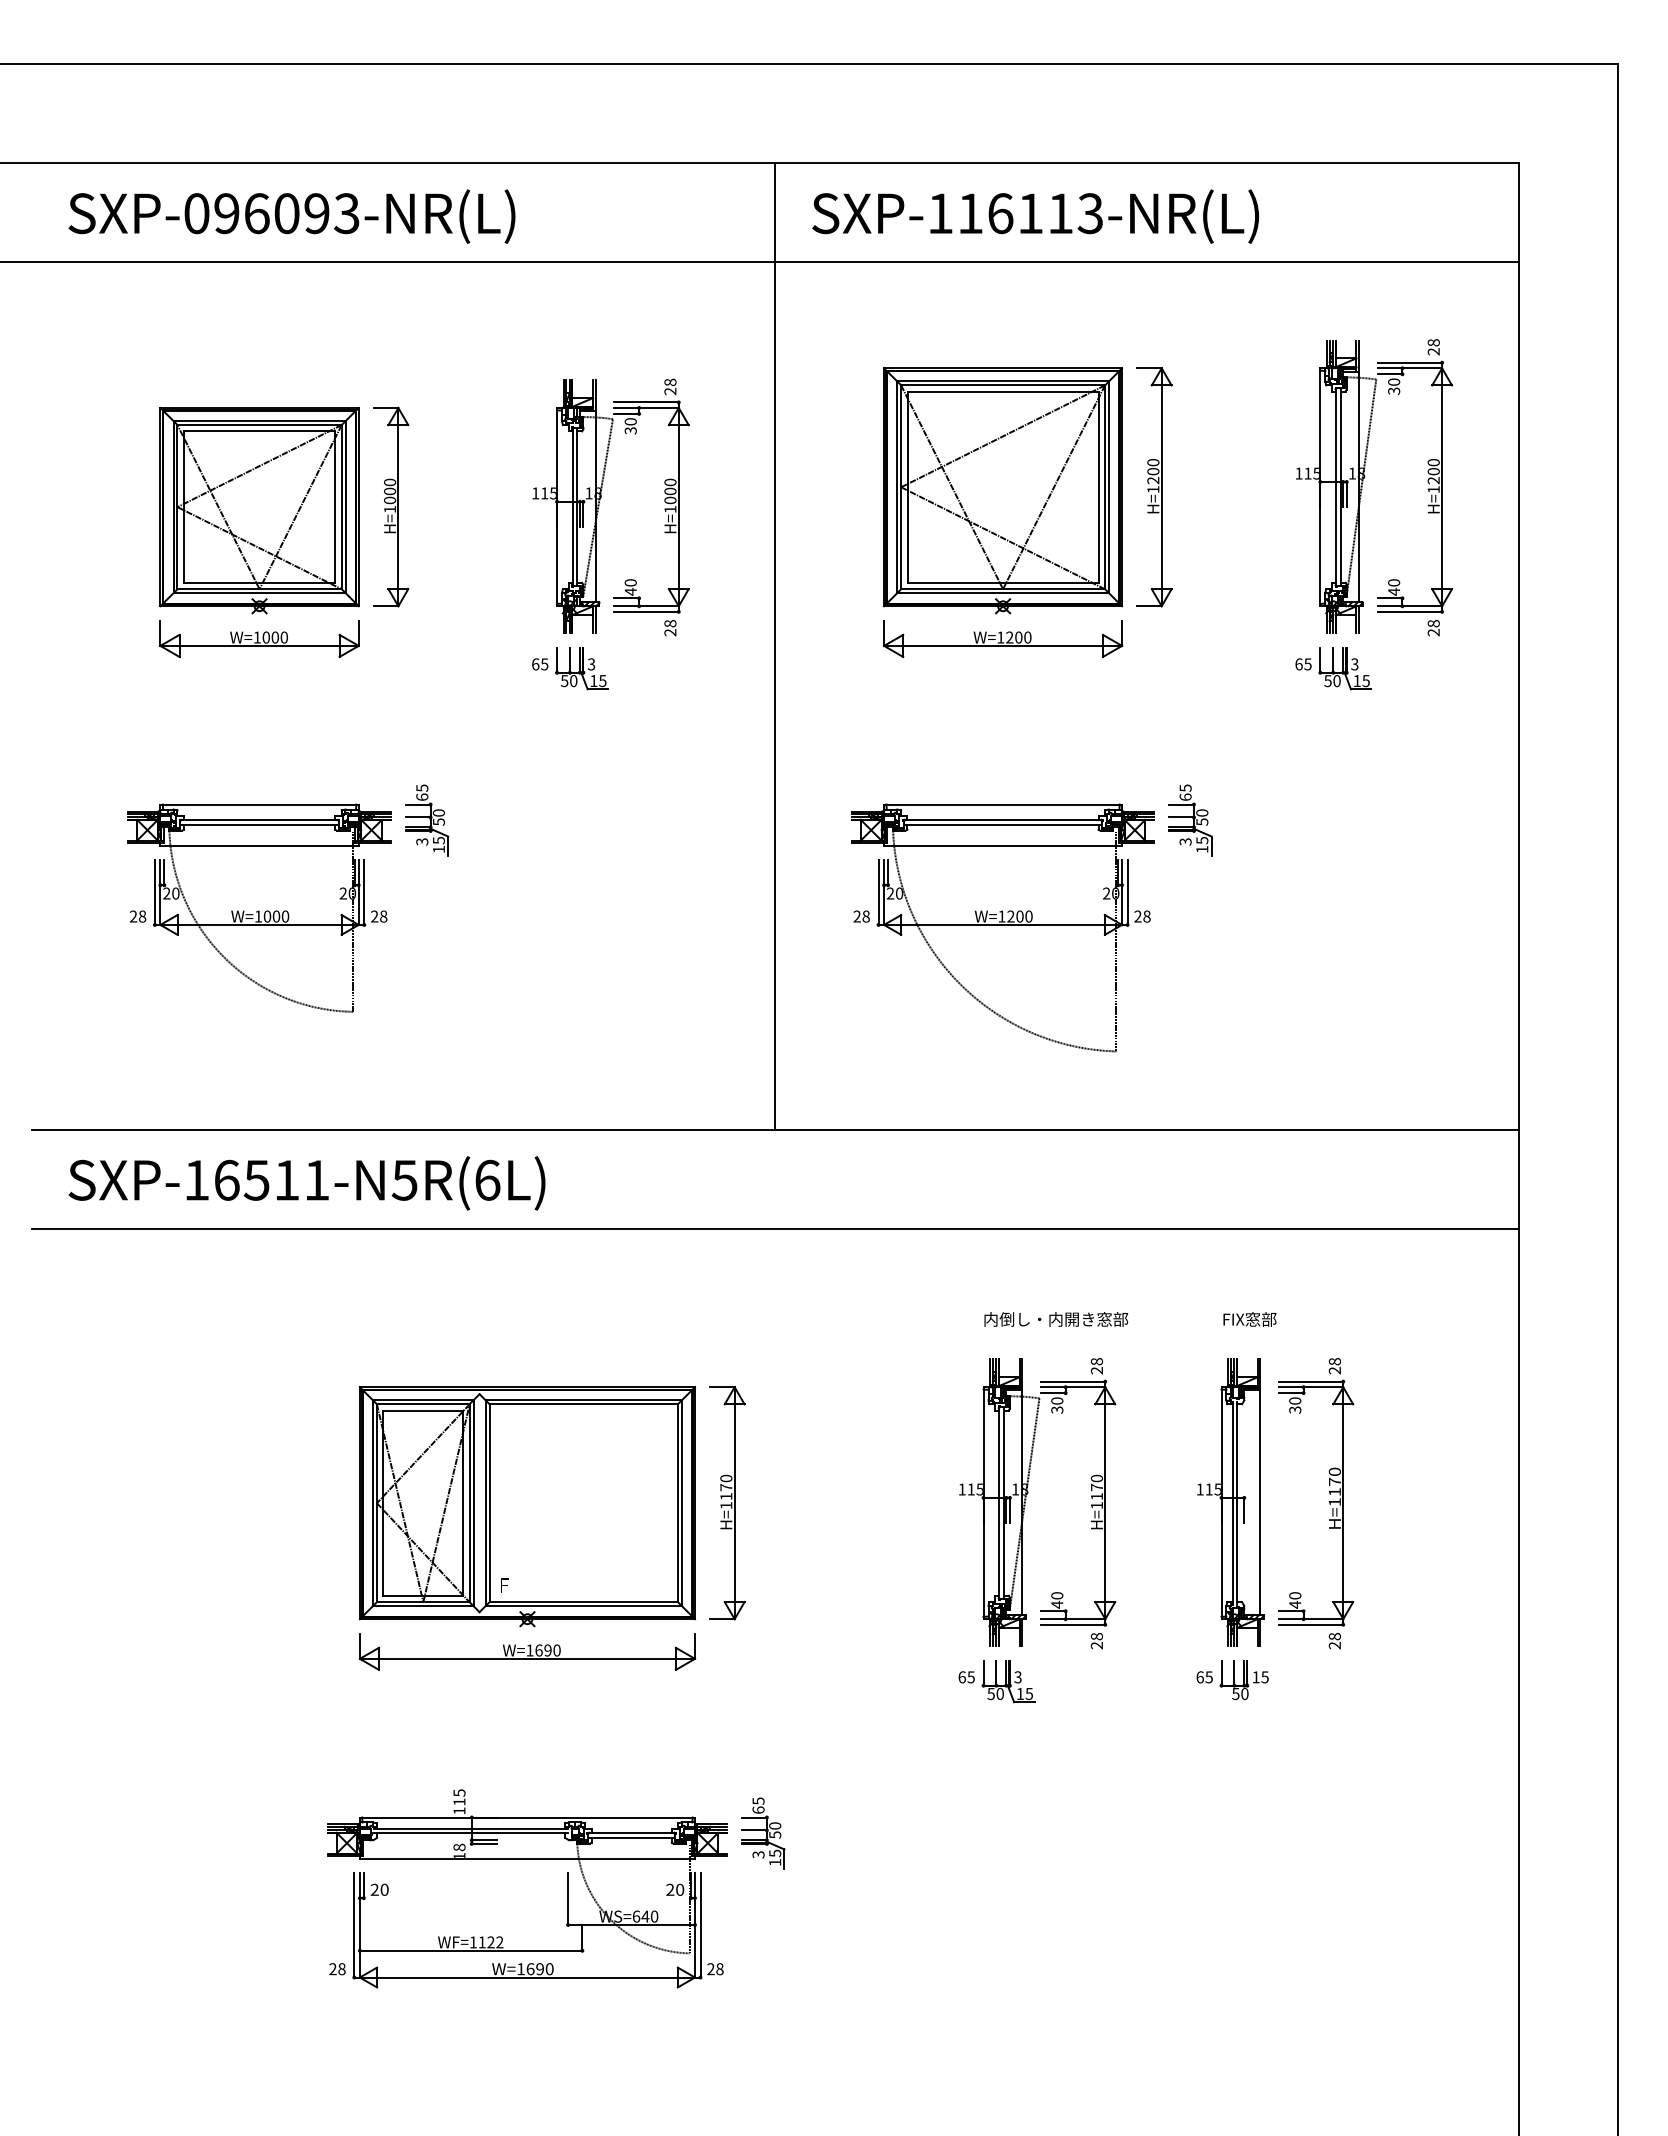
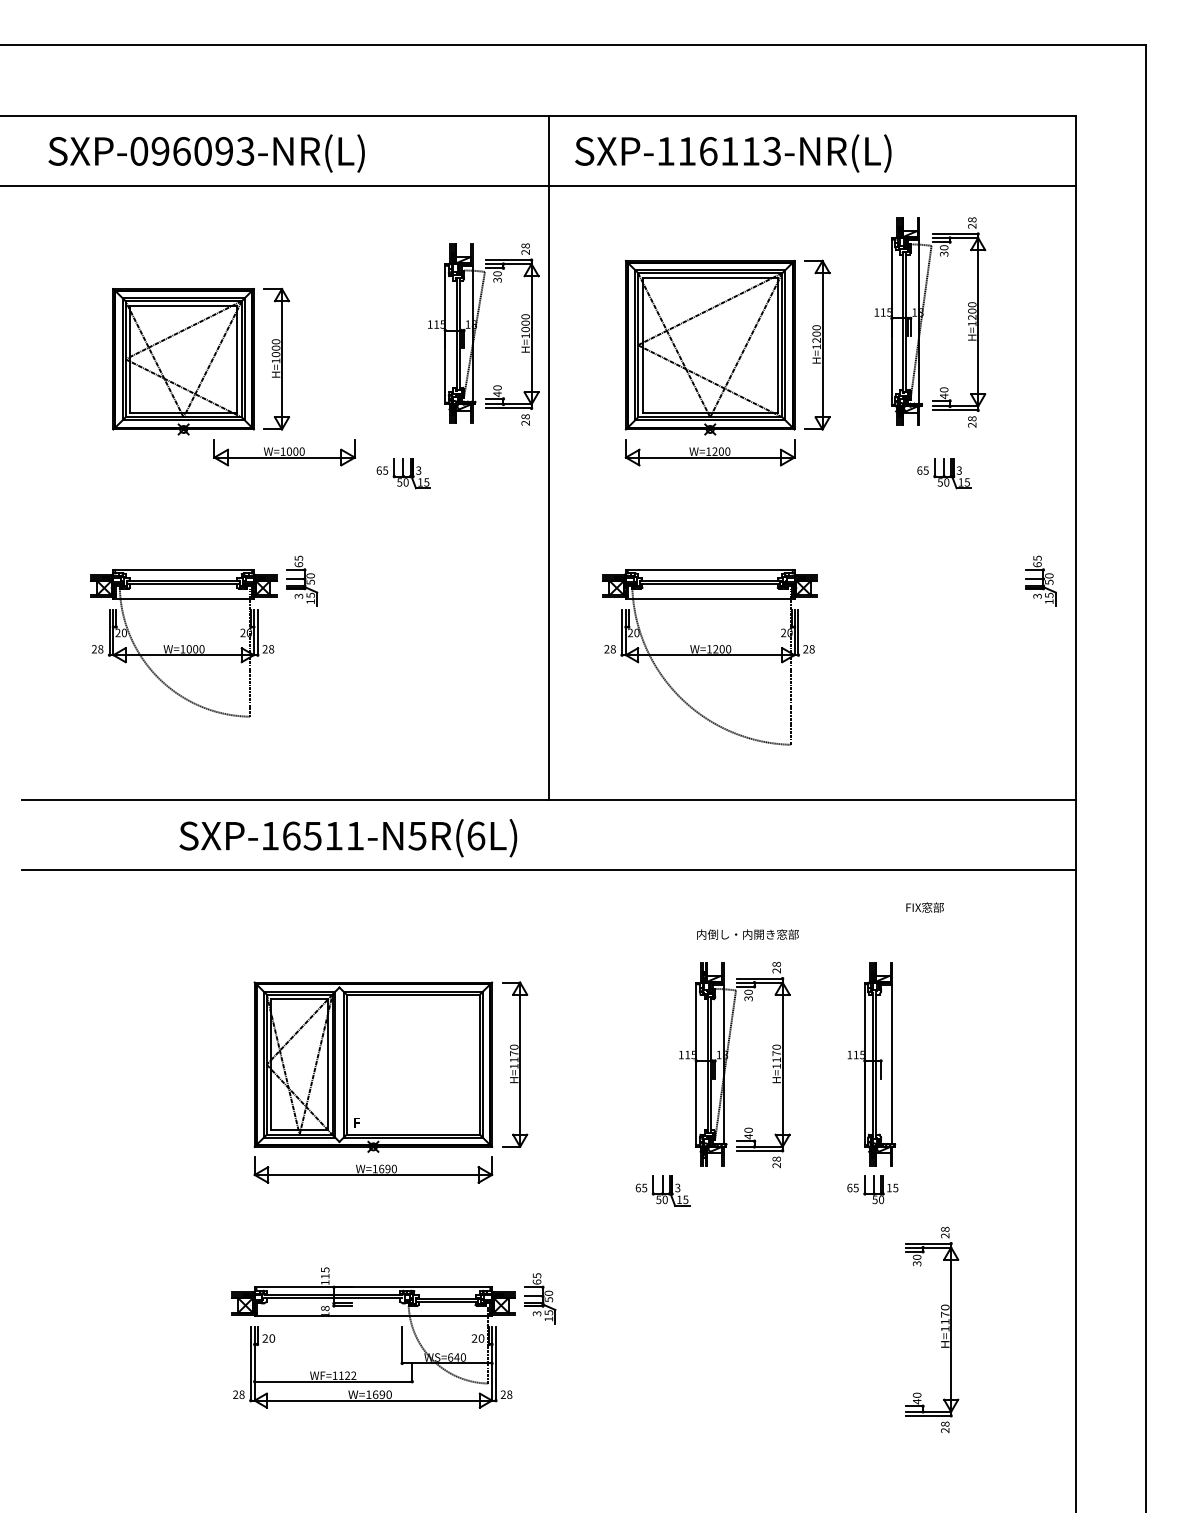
part: (1363, 486) -> (922, 321), moved
part: (599, 507) -> (475, 334), moved
part: (259, 638) -> (284, 452), moved
part: (1189, 819) -> (1040, 580), moved
text: (307, 1183) -> (348, 838), moved
text: (1249, 1319) -> (924, 907), moved
part: (1329, 1502) -> (941, 1329), moved
part: (996, 1680) -> (662, 1190), moved

